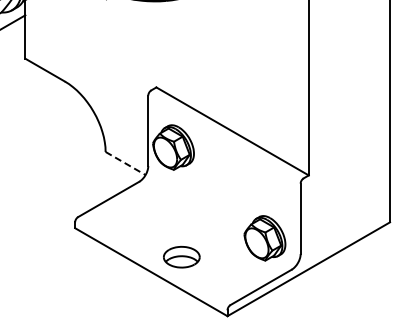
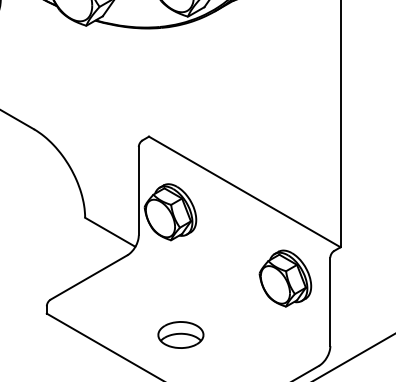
line: (126, 163) -> (111, 232), dashed -> solid
part: (264, 238) -> (284, 278), moved
part: (181, 257) -> (180, 335), moved

